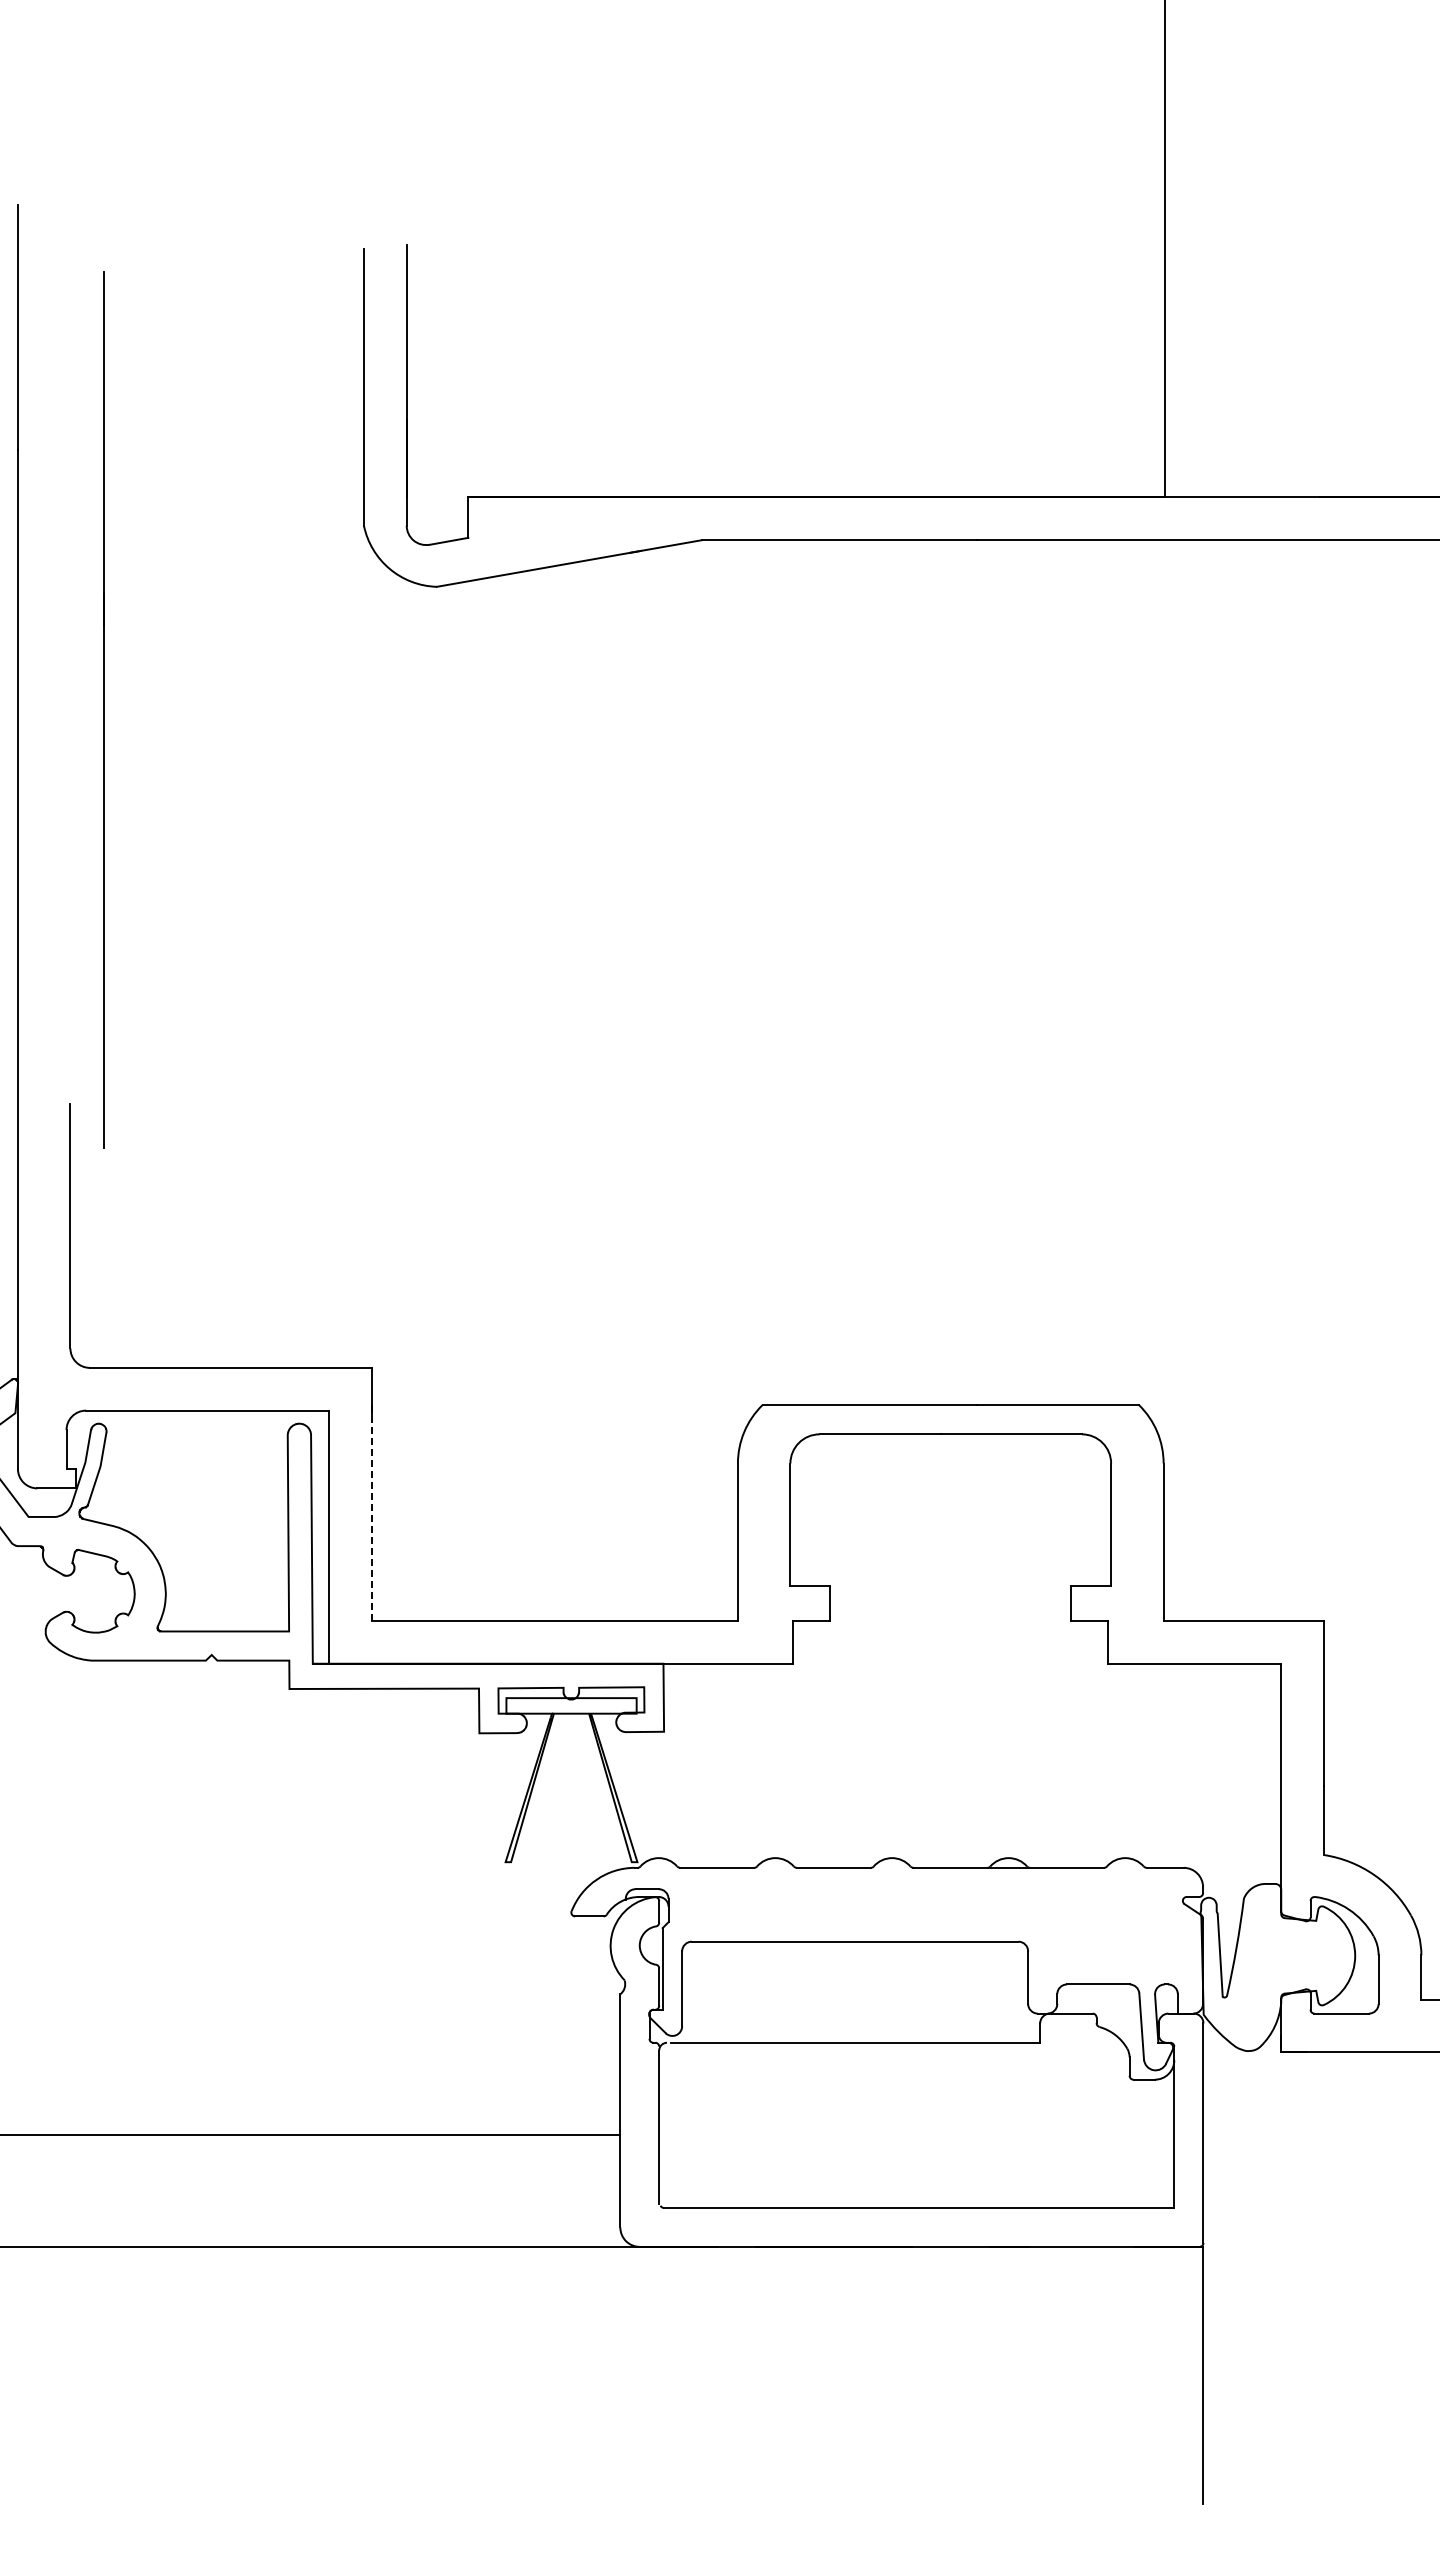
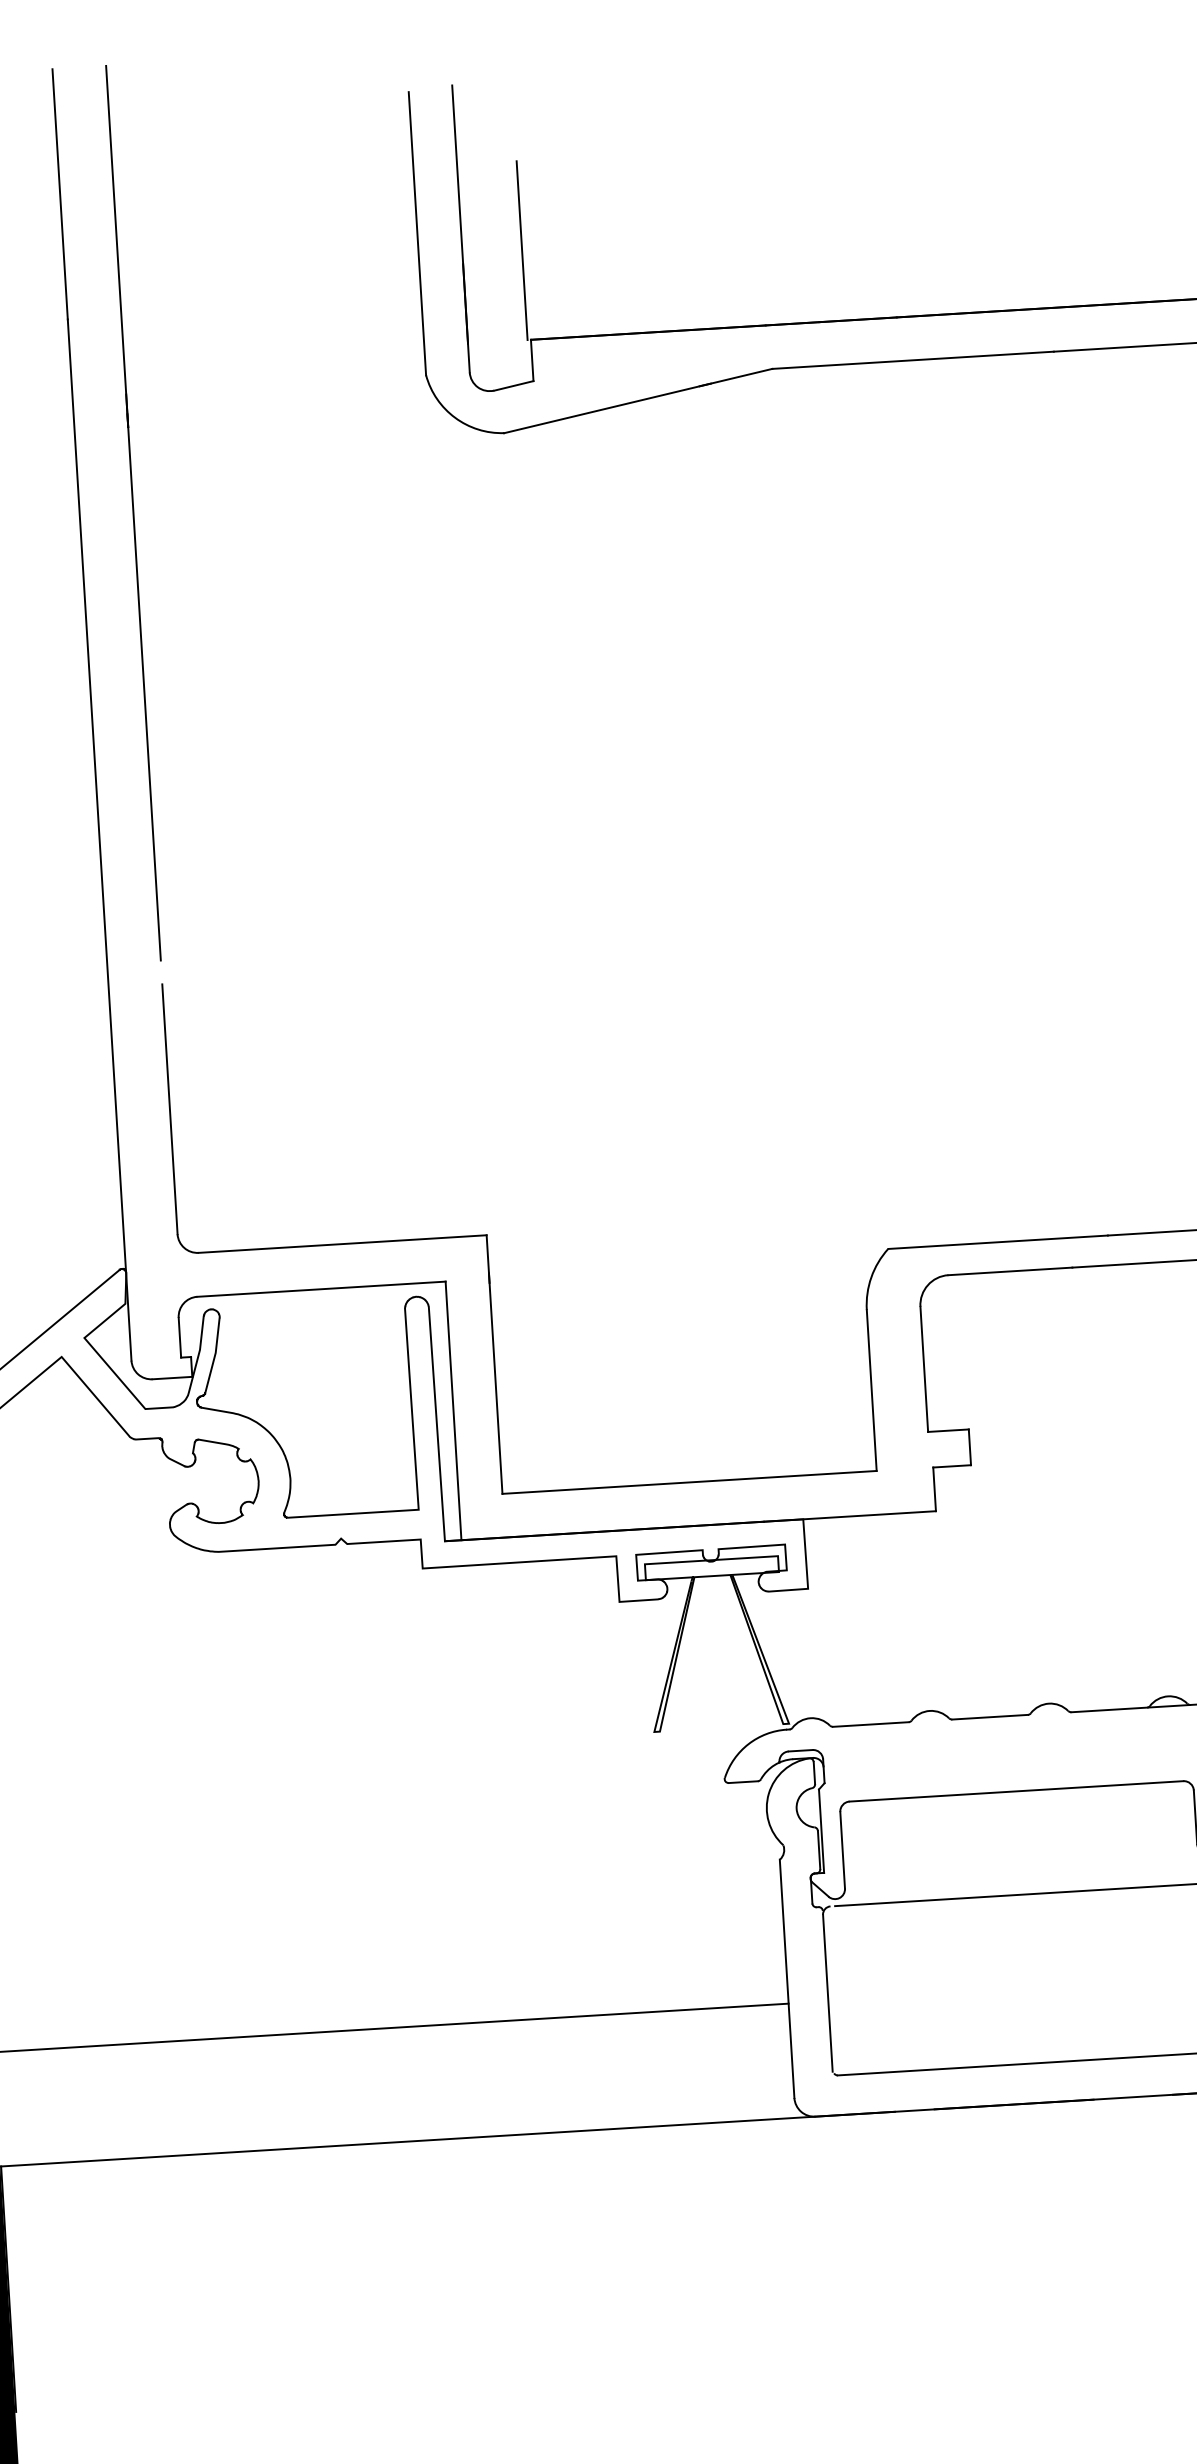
line: (465, 409) -> (522, 250), added
line: (103, 709) -> (132, 512), moved
line: (371, 1513) -> (495, 1384), dashed -> solid

